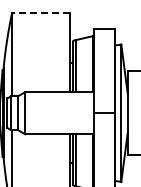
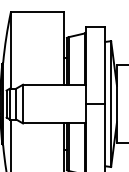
line: (40, 12) -> (36, 11), dashed -> solid

